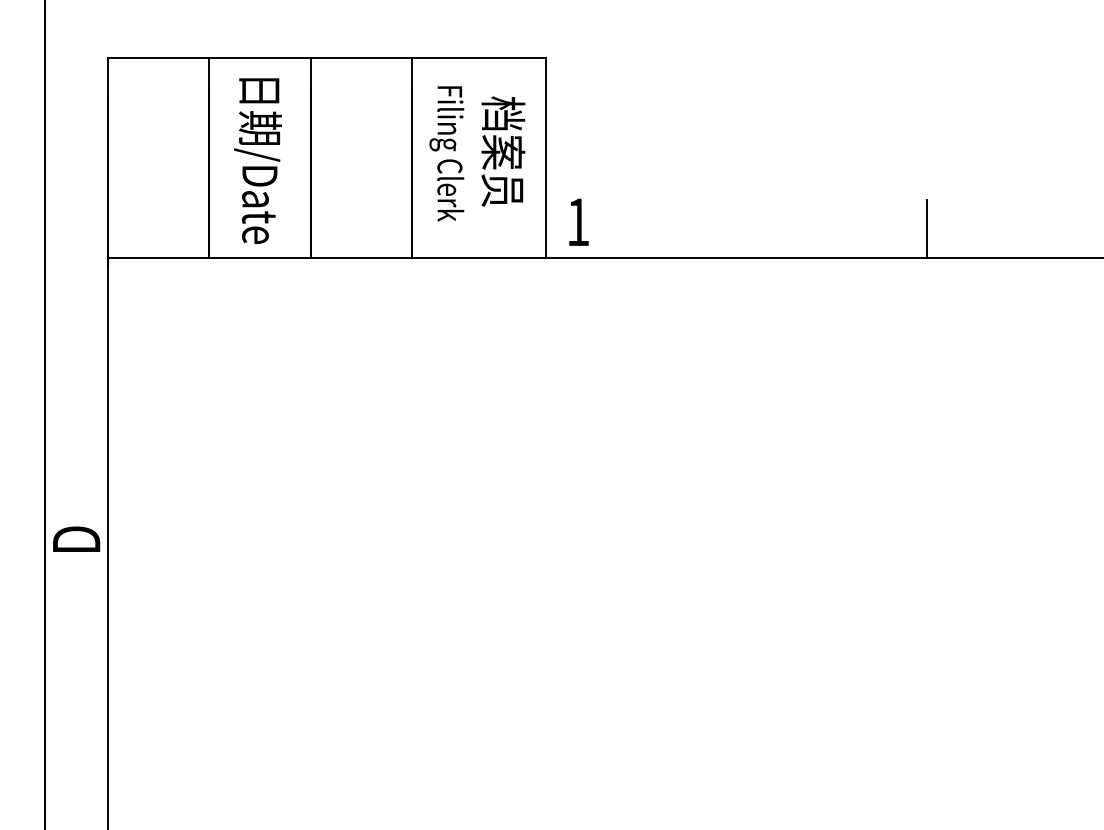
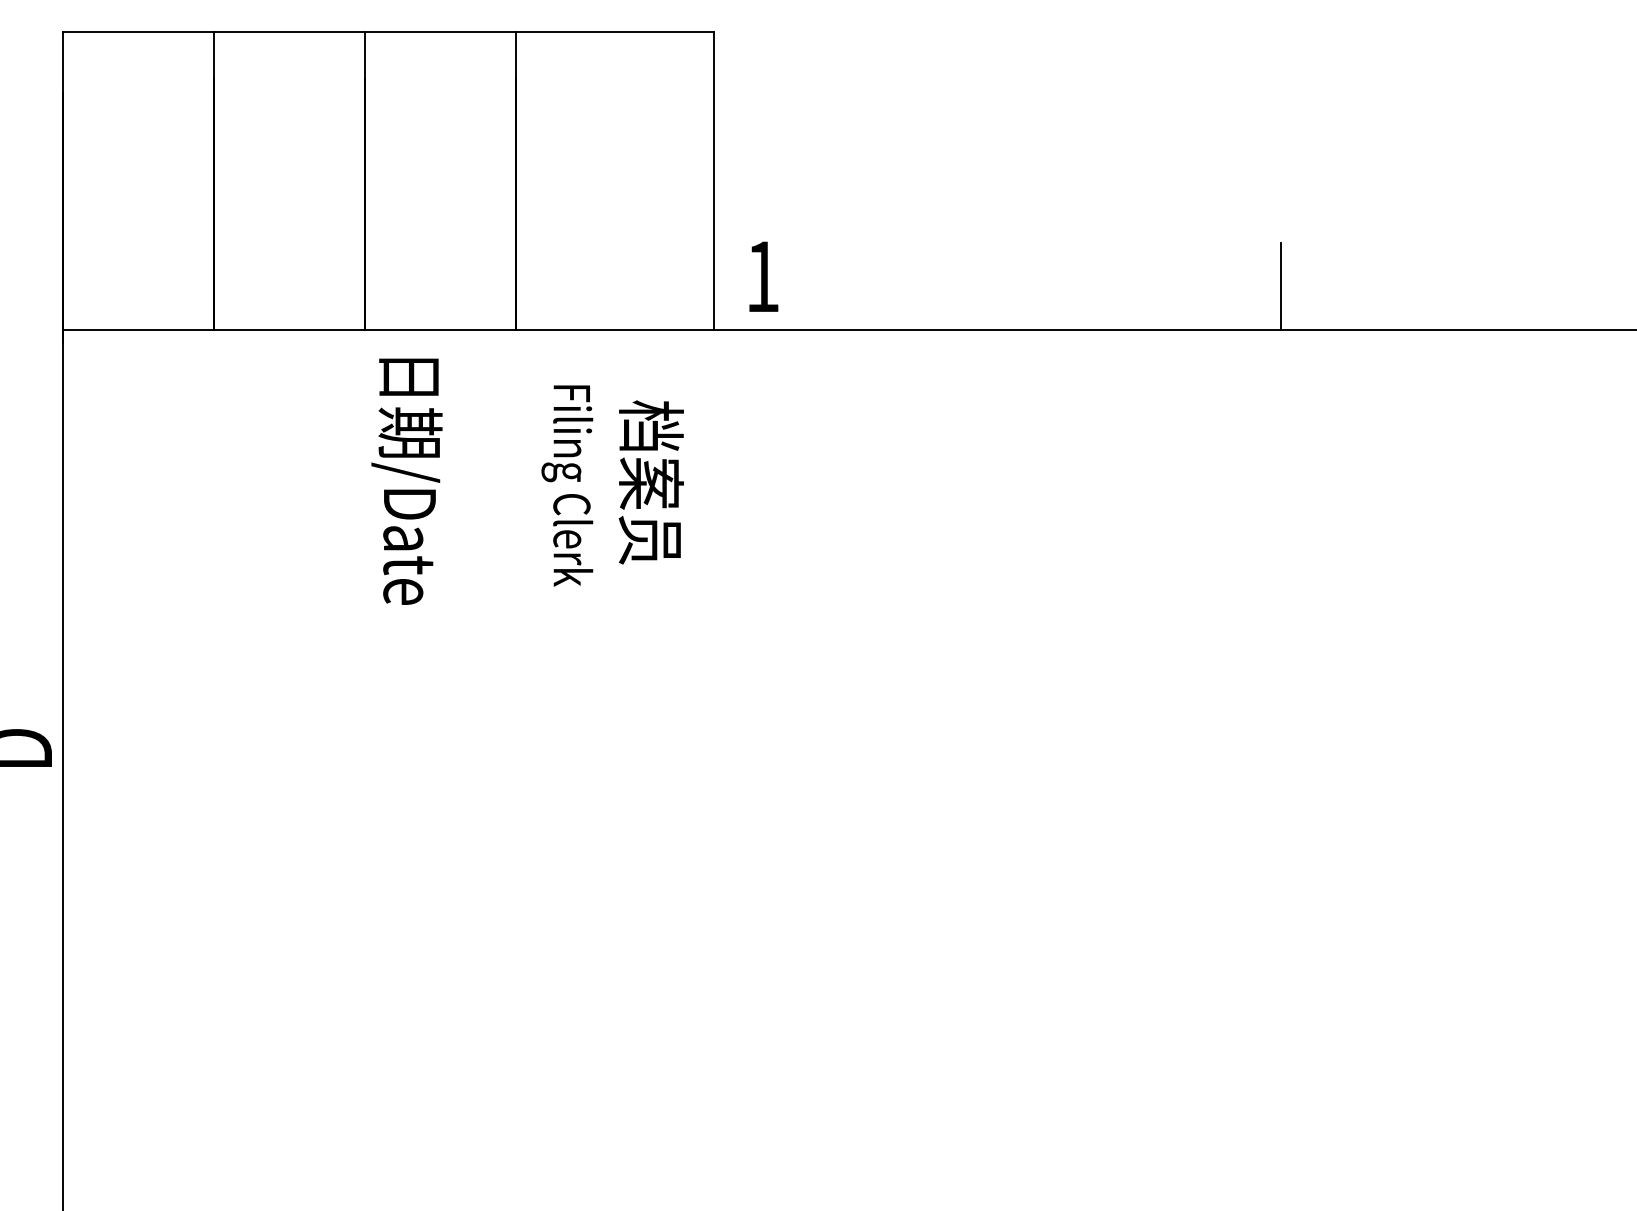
text: (477, 153) -> (612, 485), moved
text: (257, 160) -> (406, 480), moved

